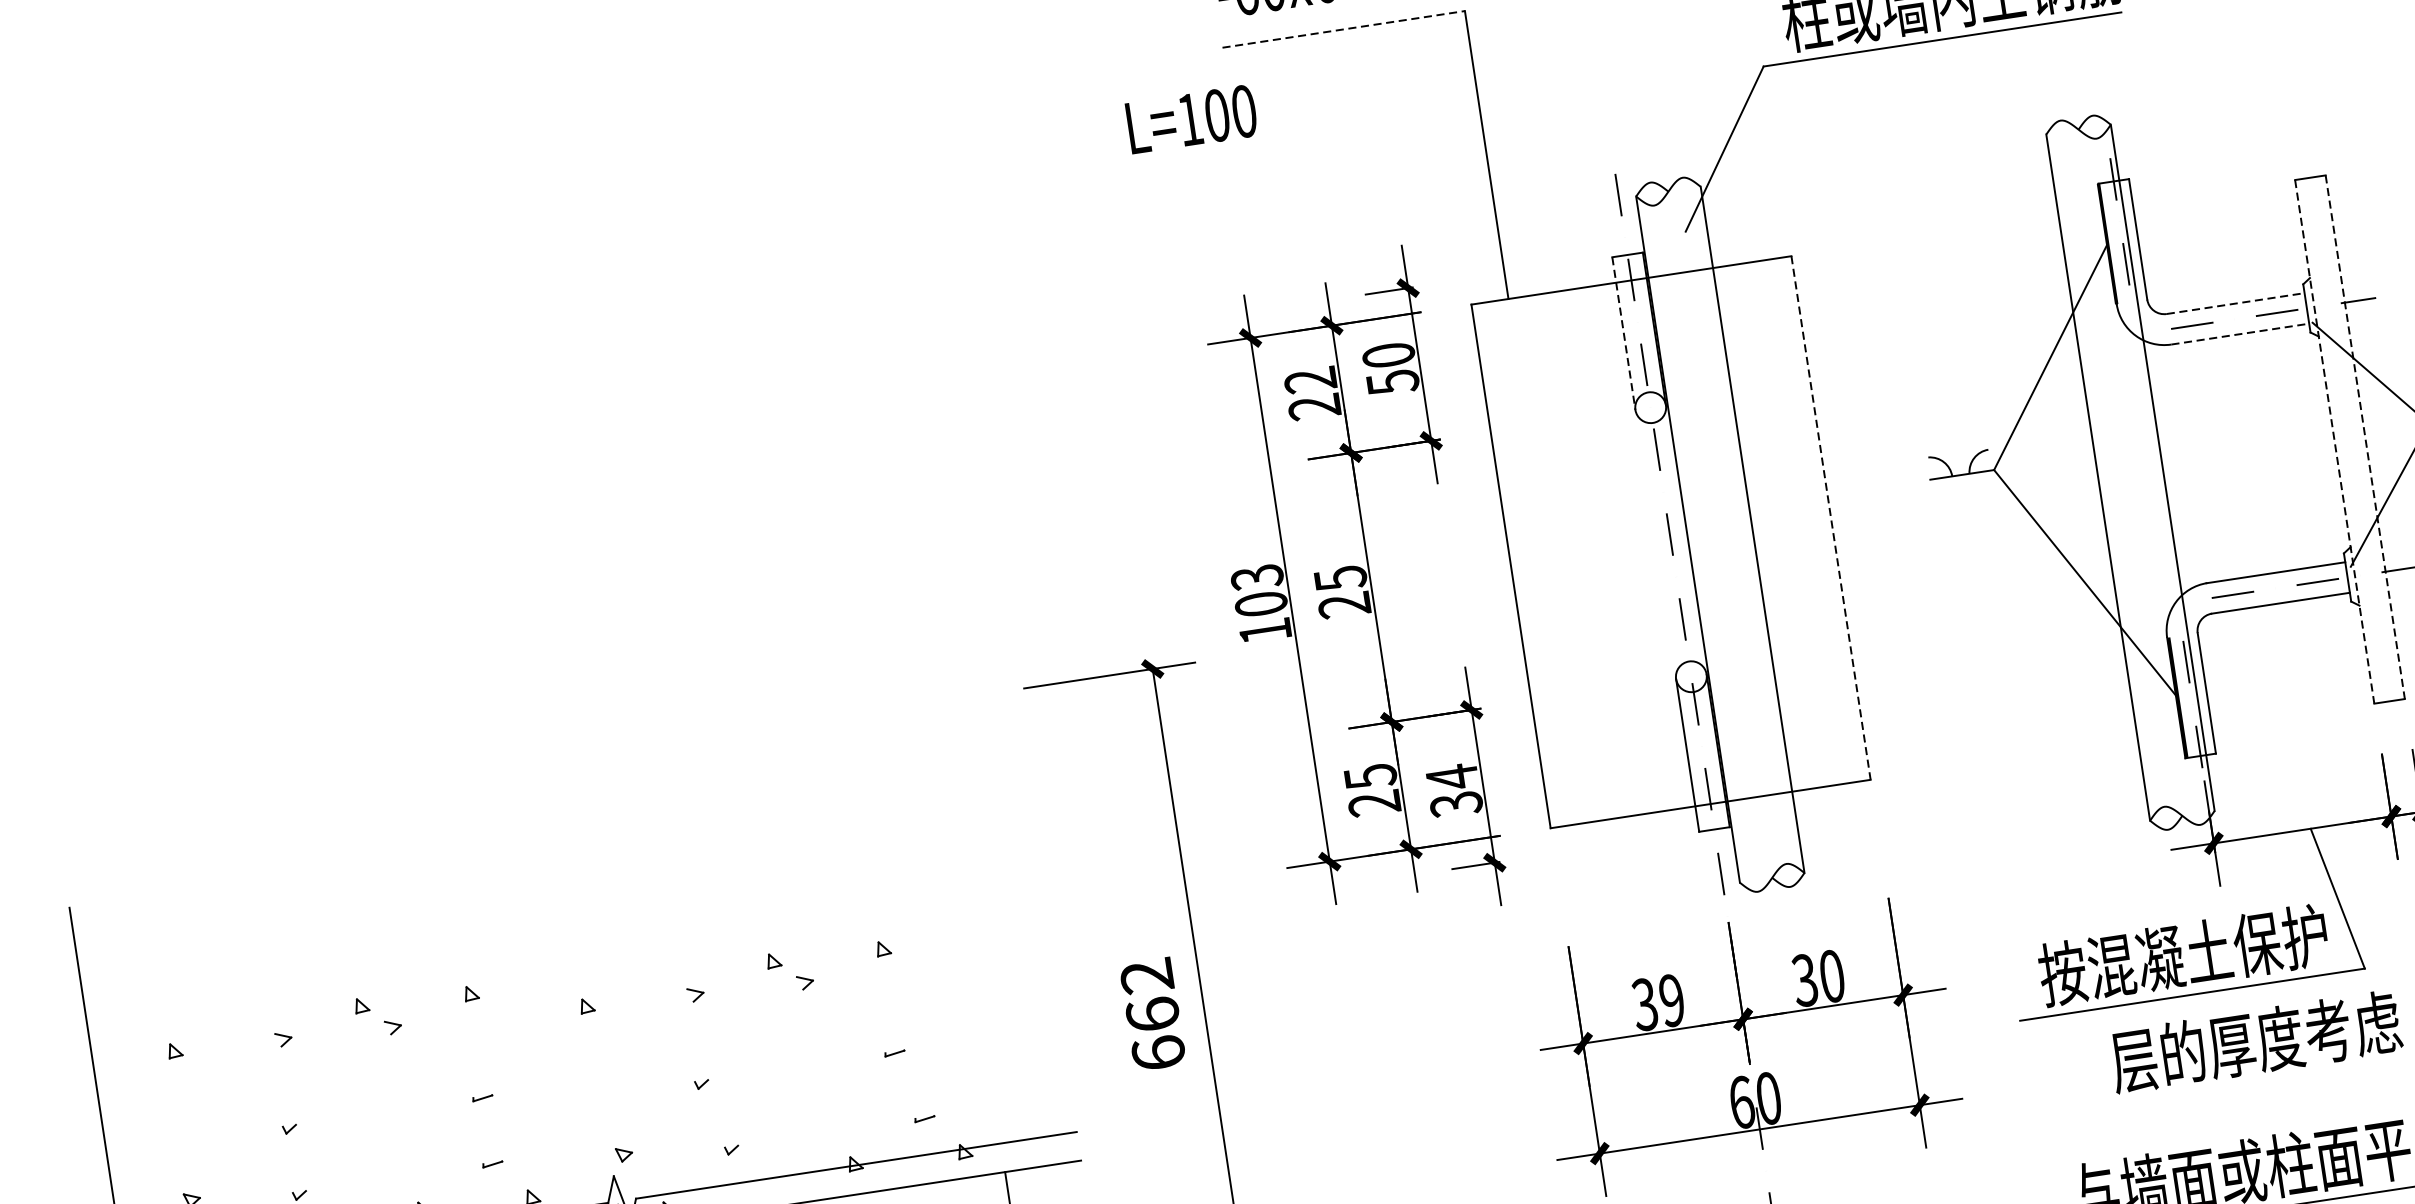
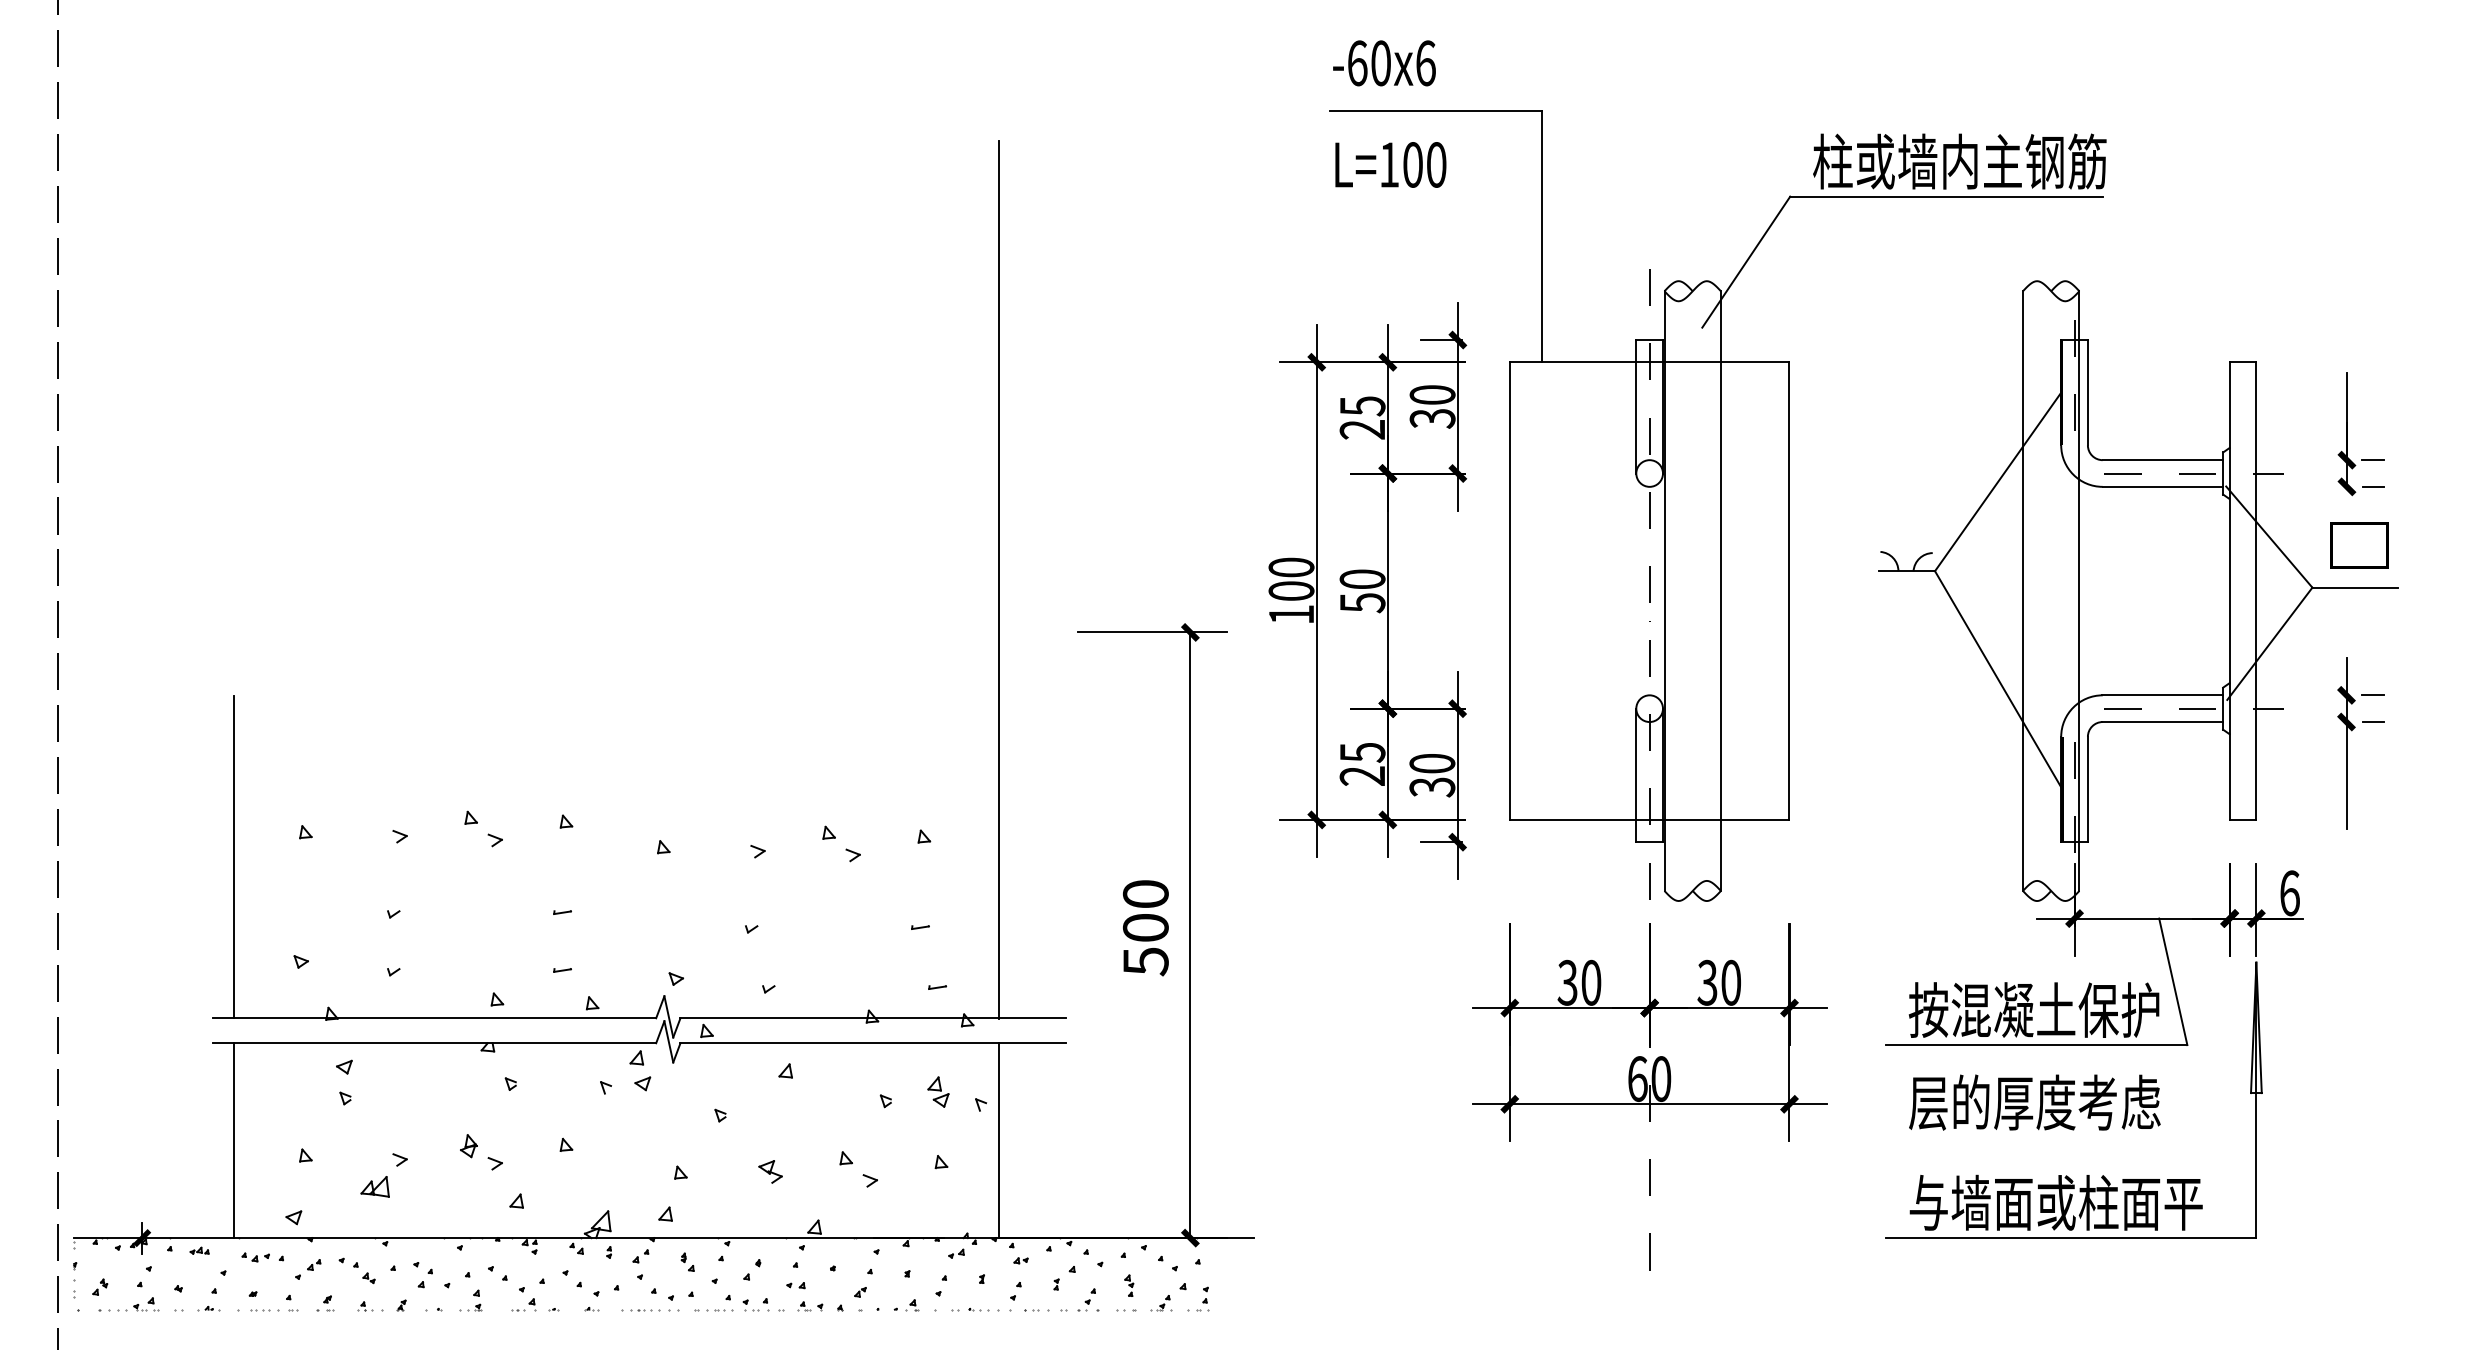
line: (1343, 29) -> (1436, 110), dashed -> solid
text: (1191, 118) -> (1390, 164), moved
line: (2236, 303) -> (2163, 460), dashed -> solid
line: (1624, 333) -> (1636, 406), dashed -> solid
line: (2240, 333) -> (2163, 486), dashed -> solid
text: (1310, 380) -> (1362, 406), 22 -> 25
text: (1392, 382) -> (1432, 418), 50 -> 30
line: (2365, 437) -> (2256, 591), dashed -> solid
line: (2334, 442) -> (2229, 591), dashed -> solid
line: (1831, 518) -> (1789, 591), dashed -> solid
text: (1257, 577) -> (1291, 567), 103 -> 100
text: (1342, 592) -> (1362, 591), 25 -> 50
line: (925, 641) -> (999, 579), added
text: (1452, 777) -> (1432, 763), 34 -> 30
text: (1672, 1000) -> (1591, 982), 39 -> 30
text: (1152, 1015) -> (1145, 928), 662 -> 500
text: (2255, 1041) -> (2034, 1102), moved

